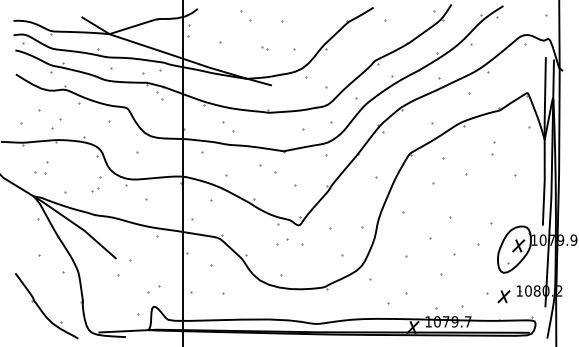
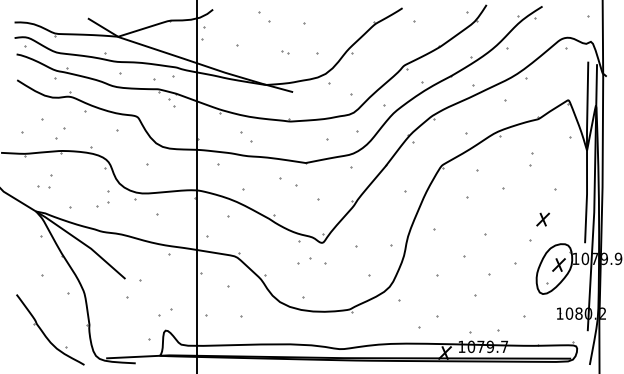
part: (95, 189) -> (102, 204), size x1.6
part: (503, 296) -> (542, 219), moved

